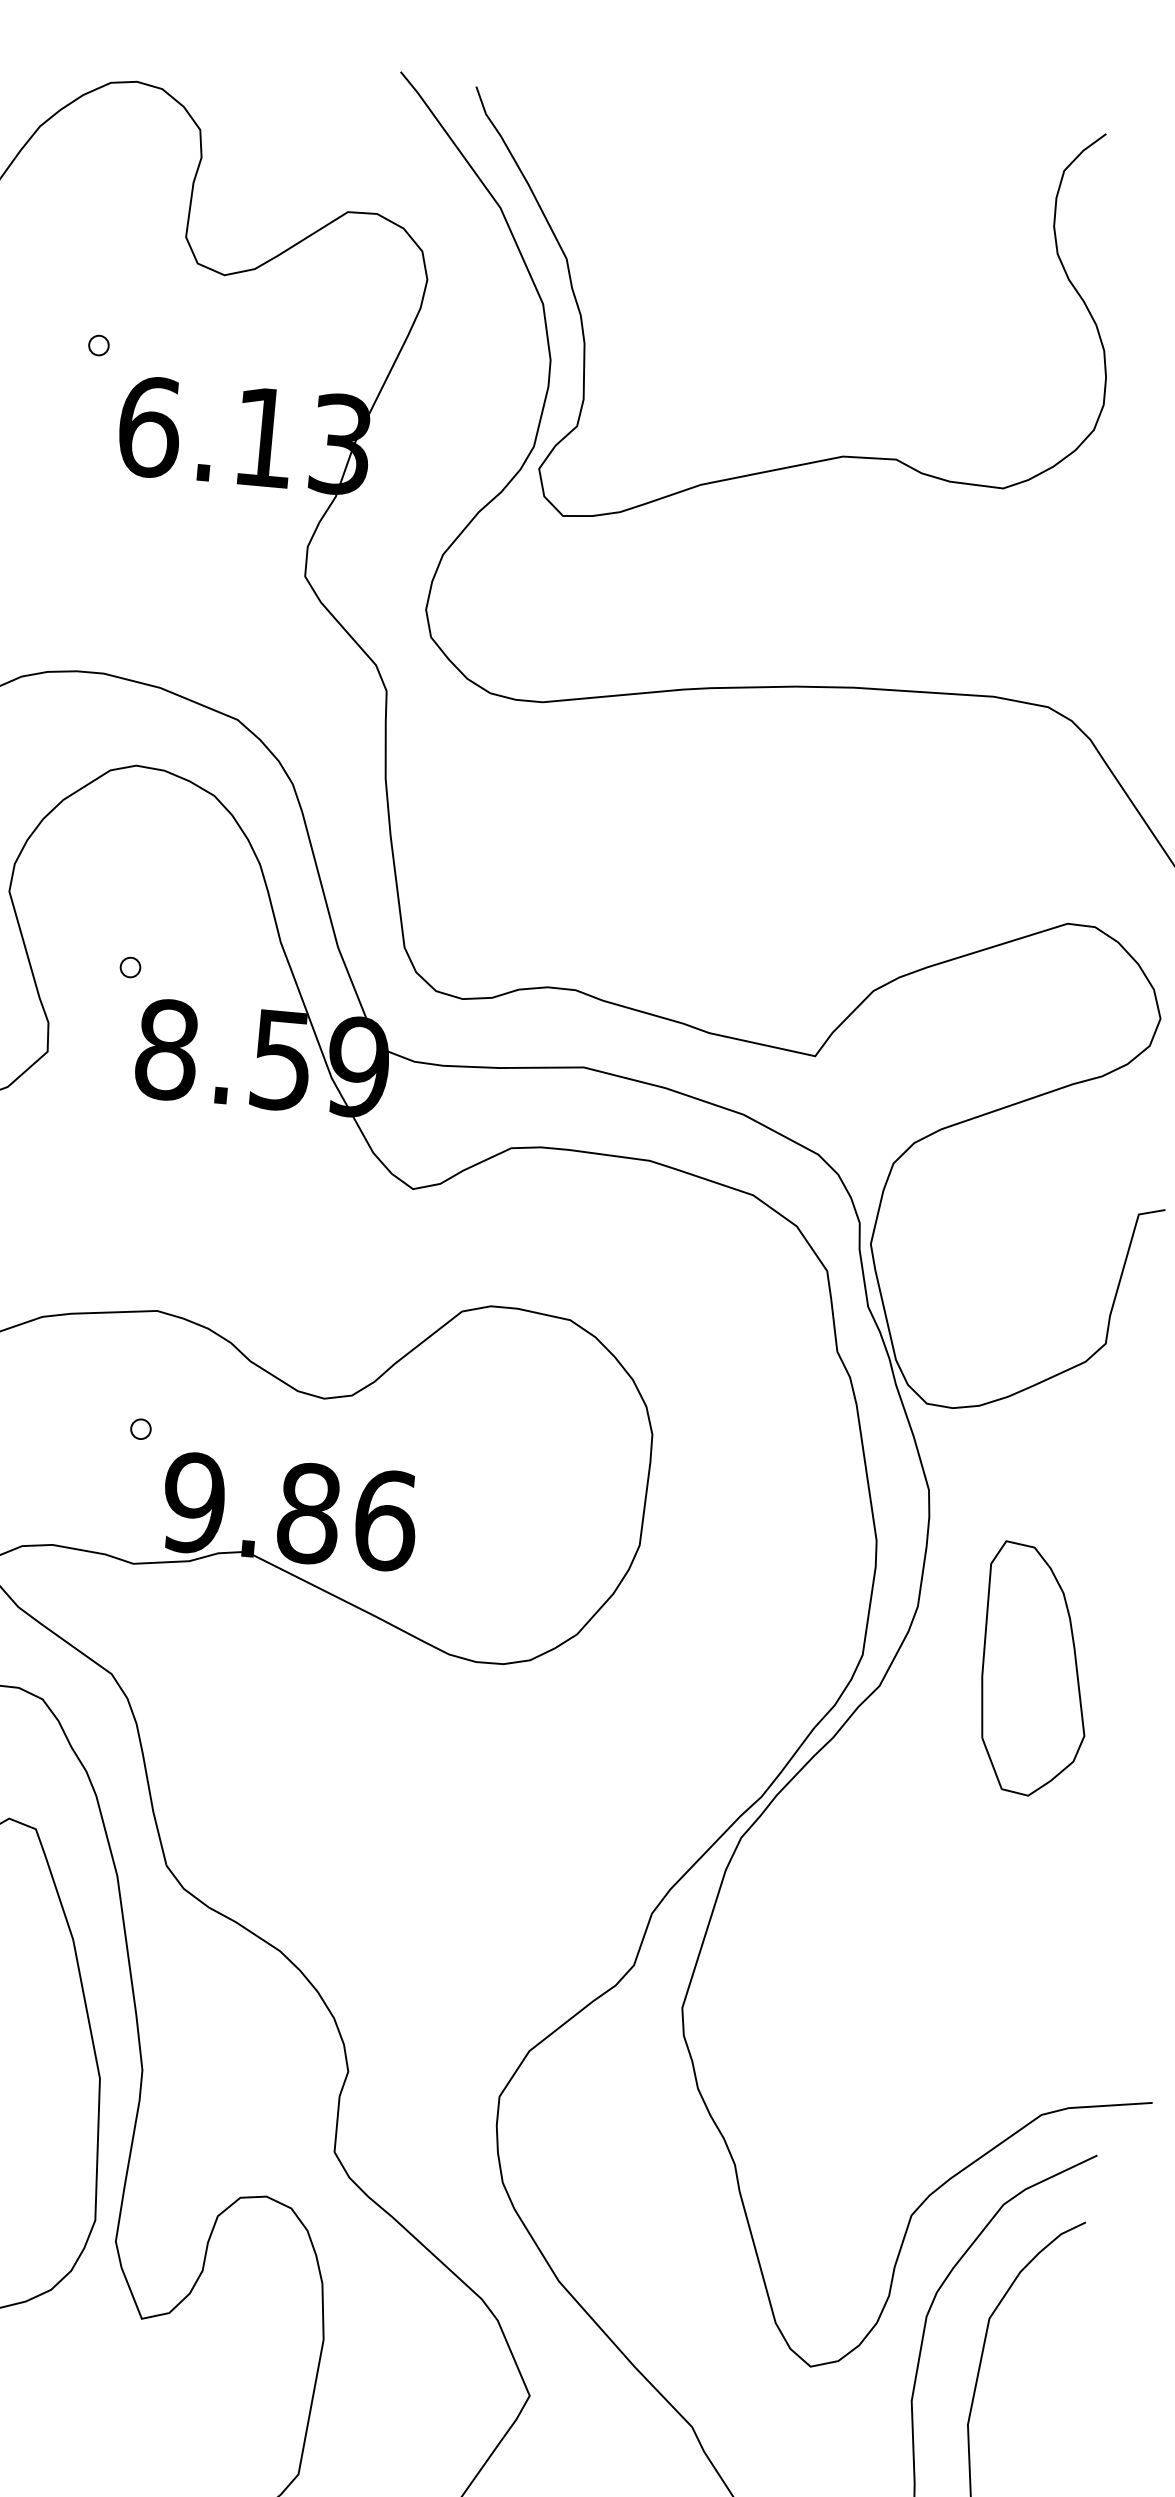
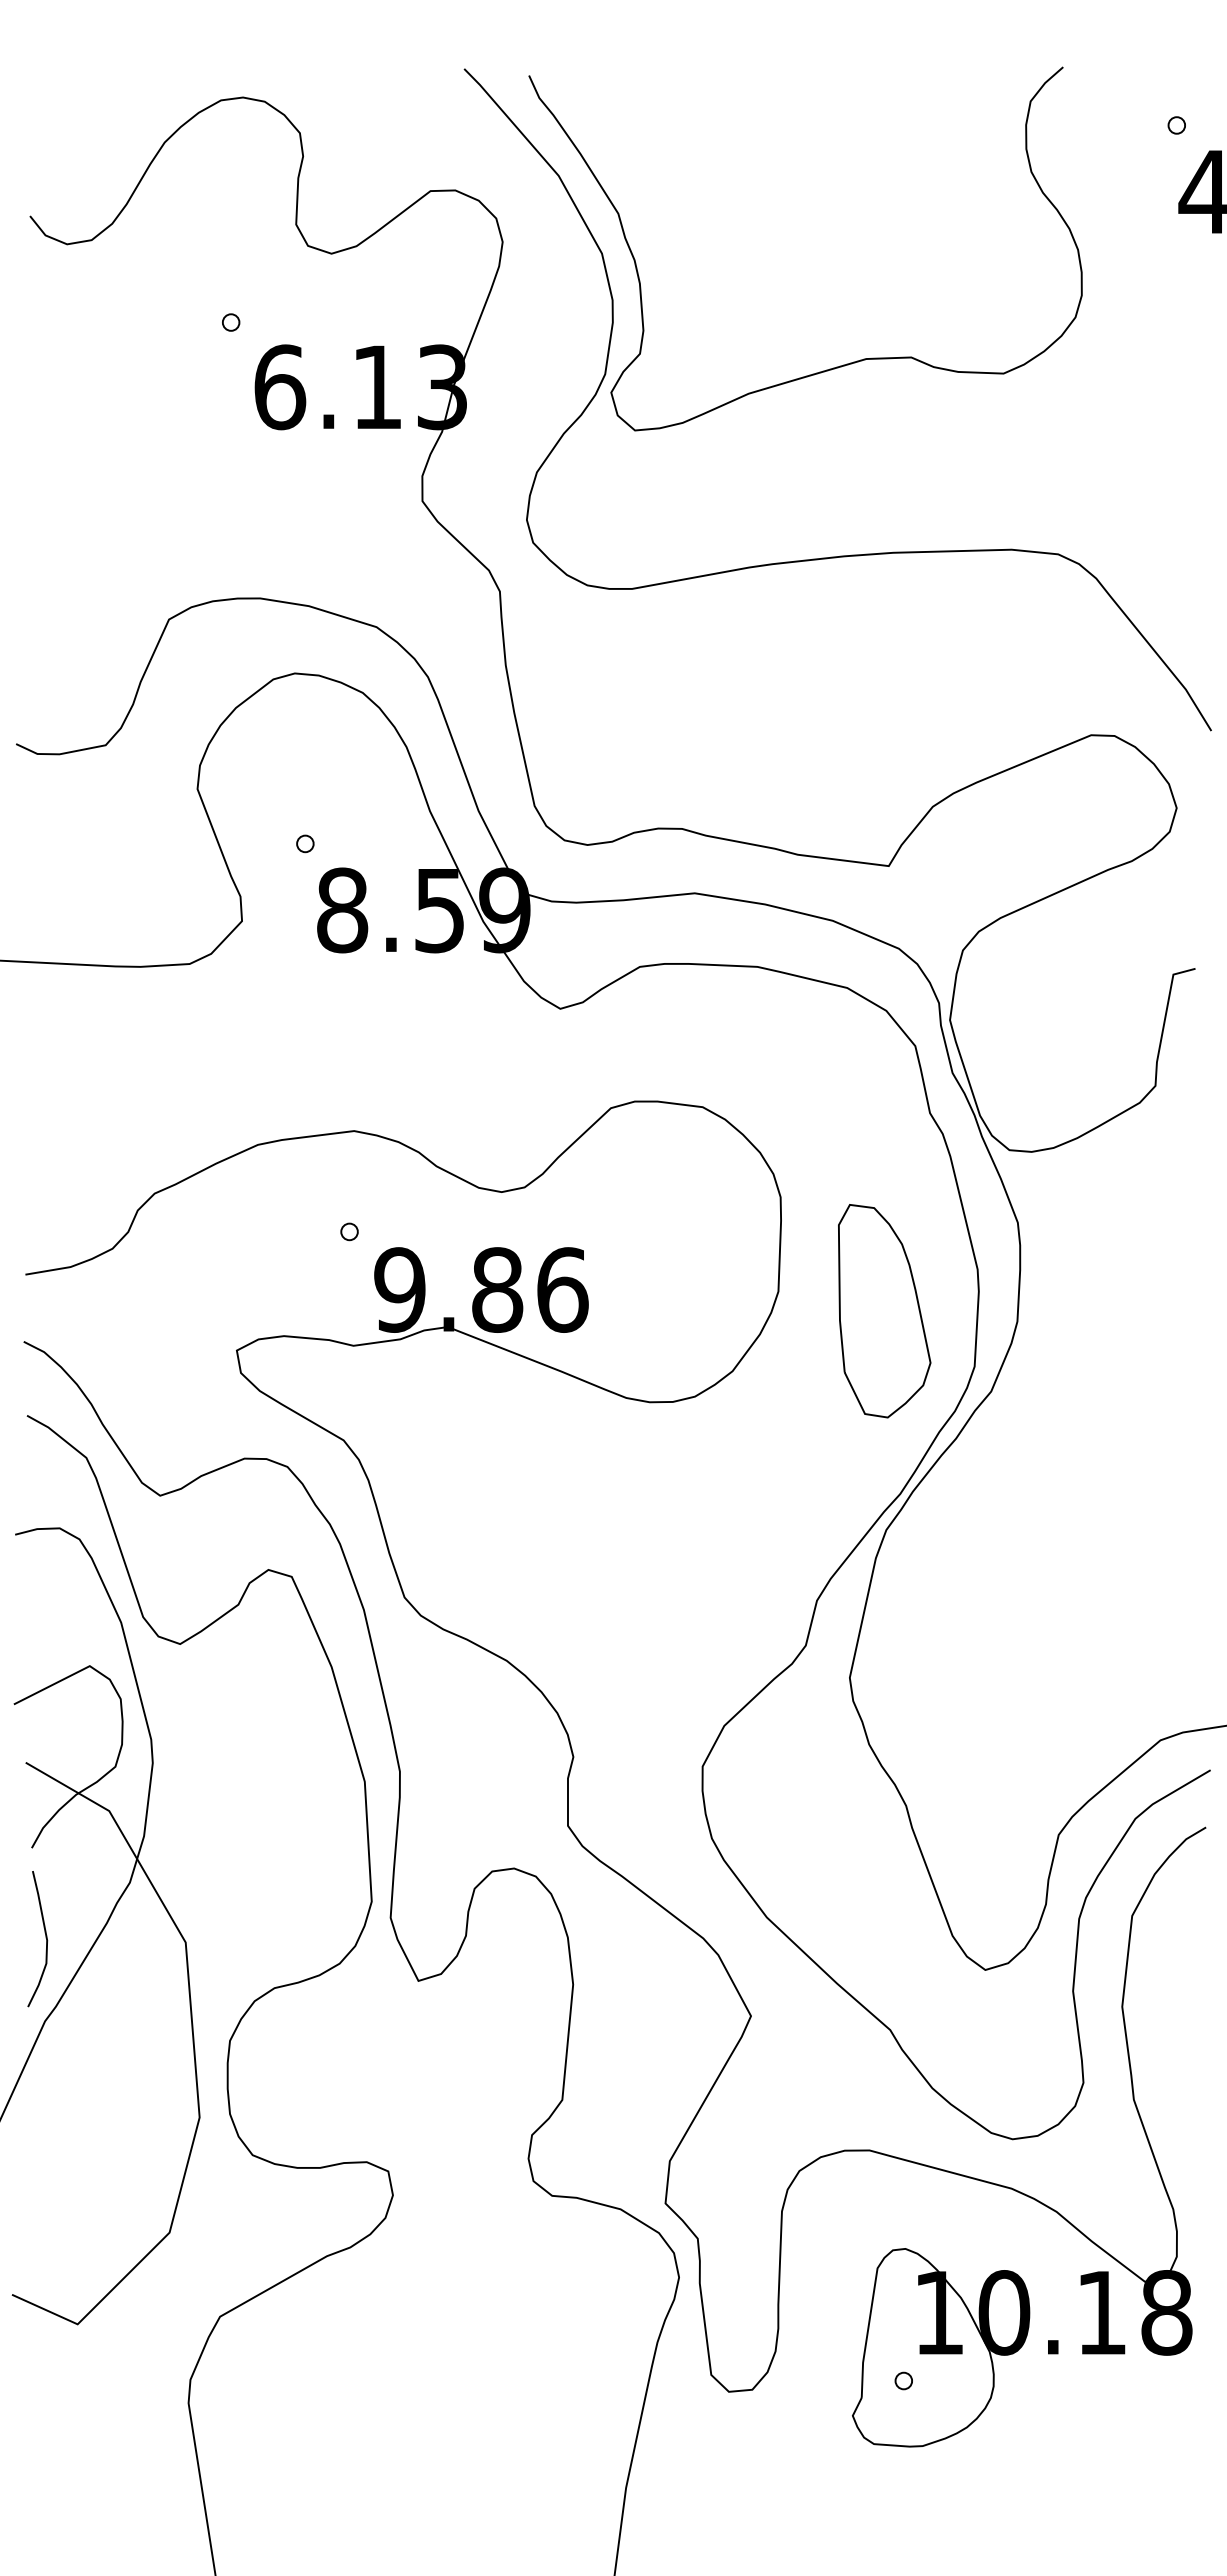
part: (1035, 1670) -> (884, 1311), moved

